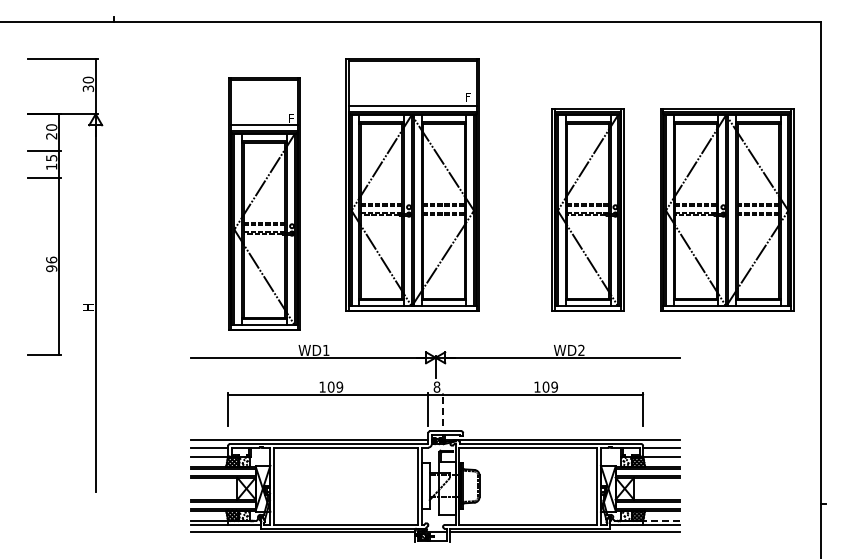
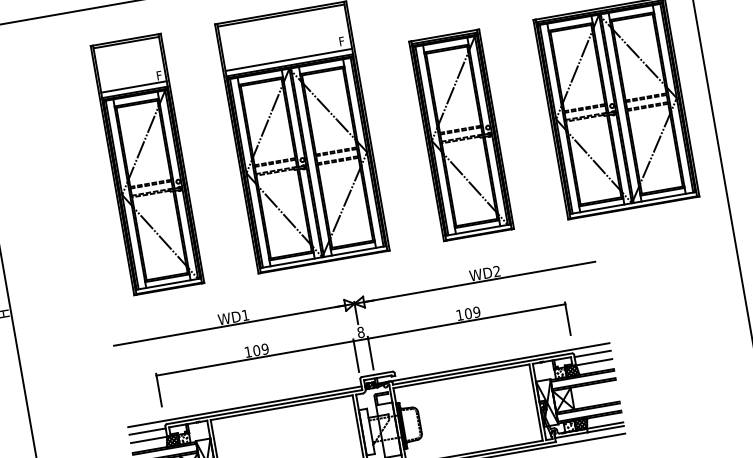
part: (264, 203) -> (147, 164), moved
part: (587, 209) -> (460, 134), moved
line: (443, 409) -> (371, 353), dashed -> solid
line: (661, 520) -> (605, 425), dashed -> solid

